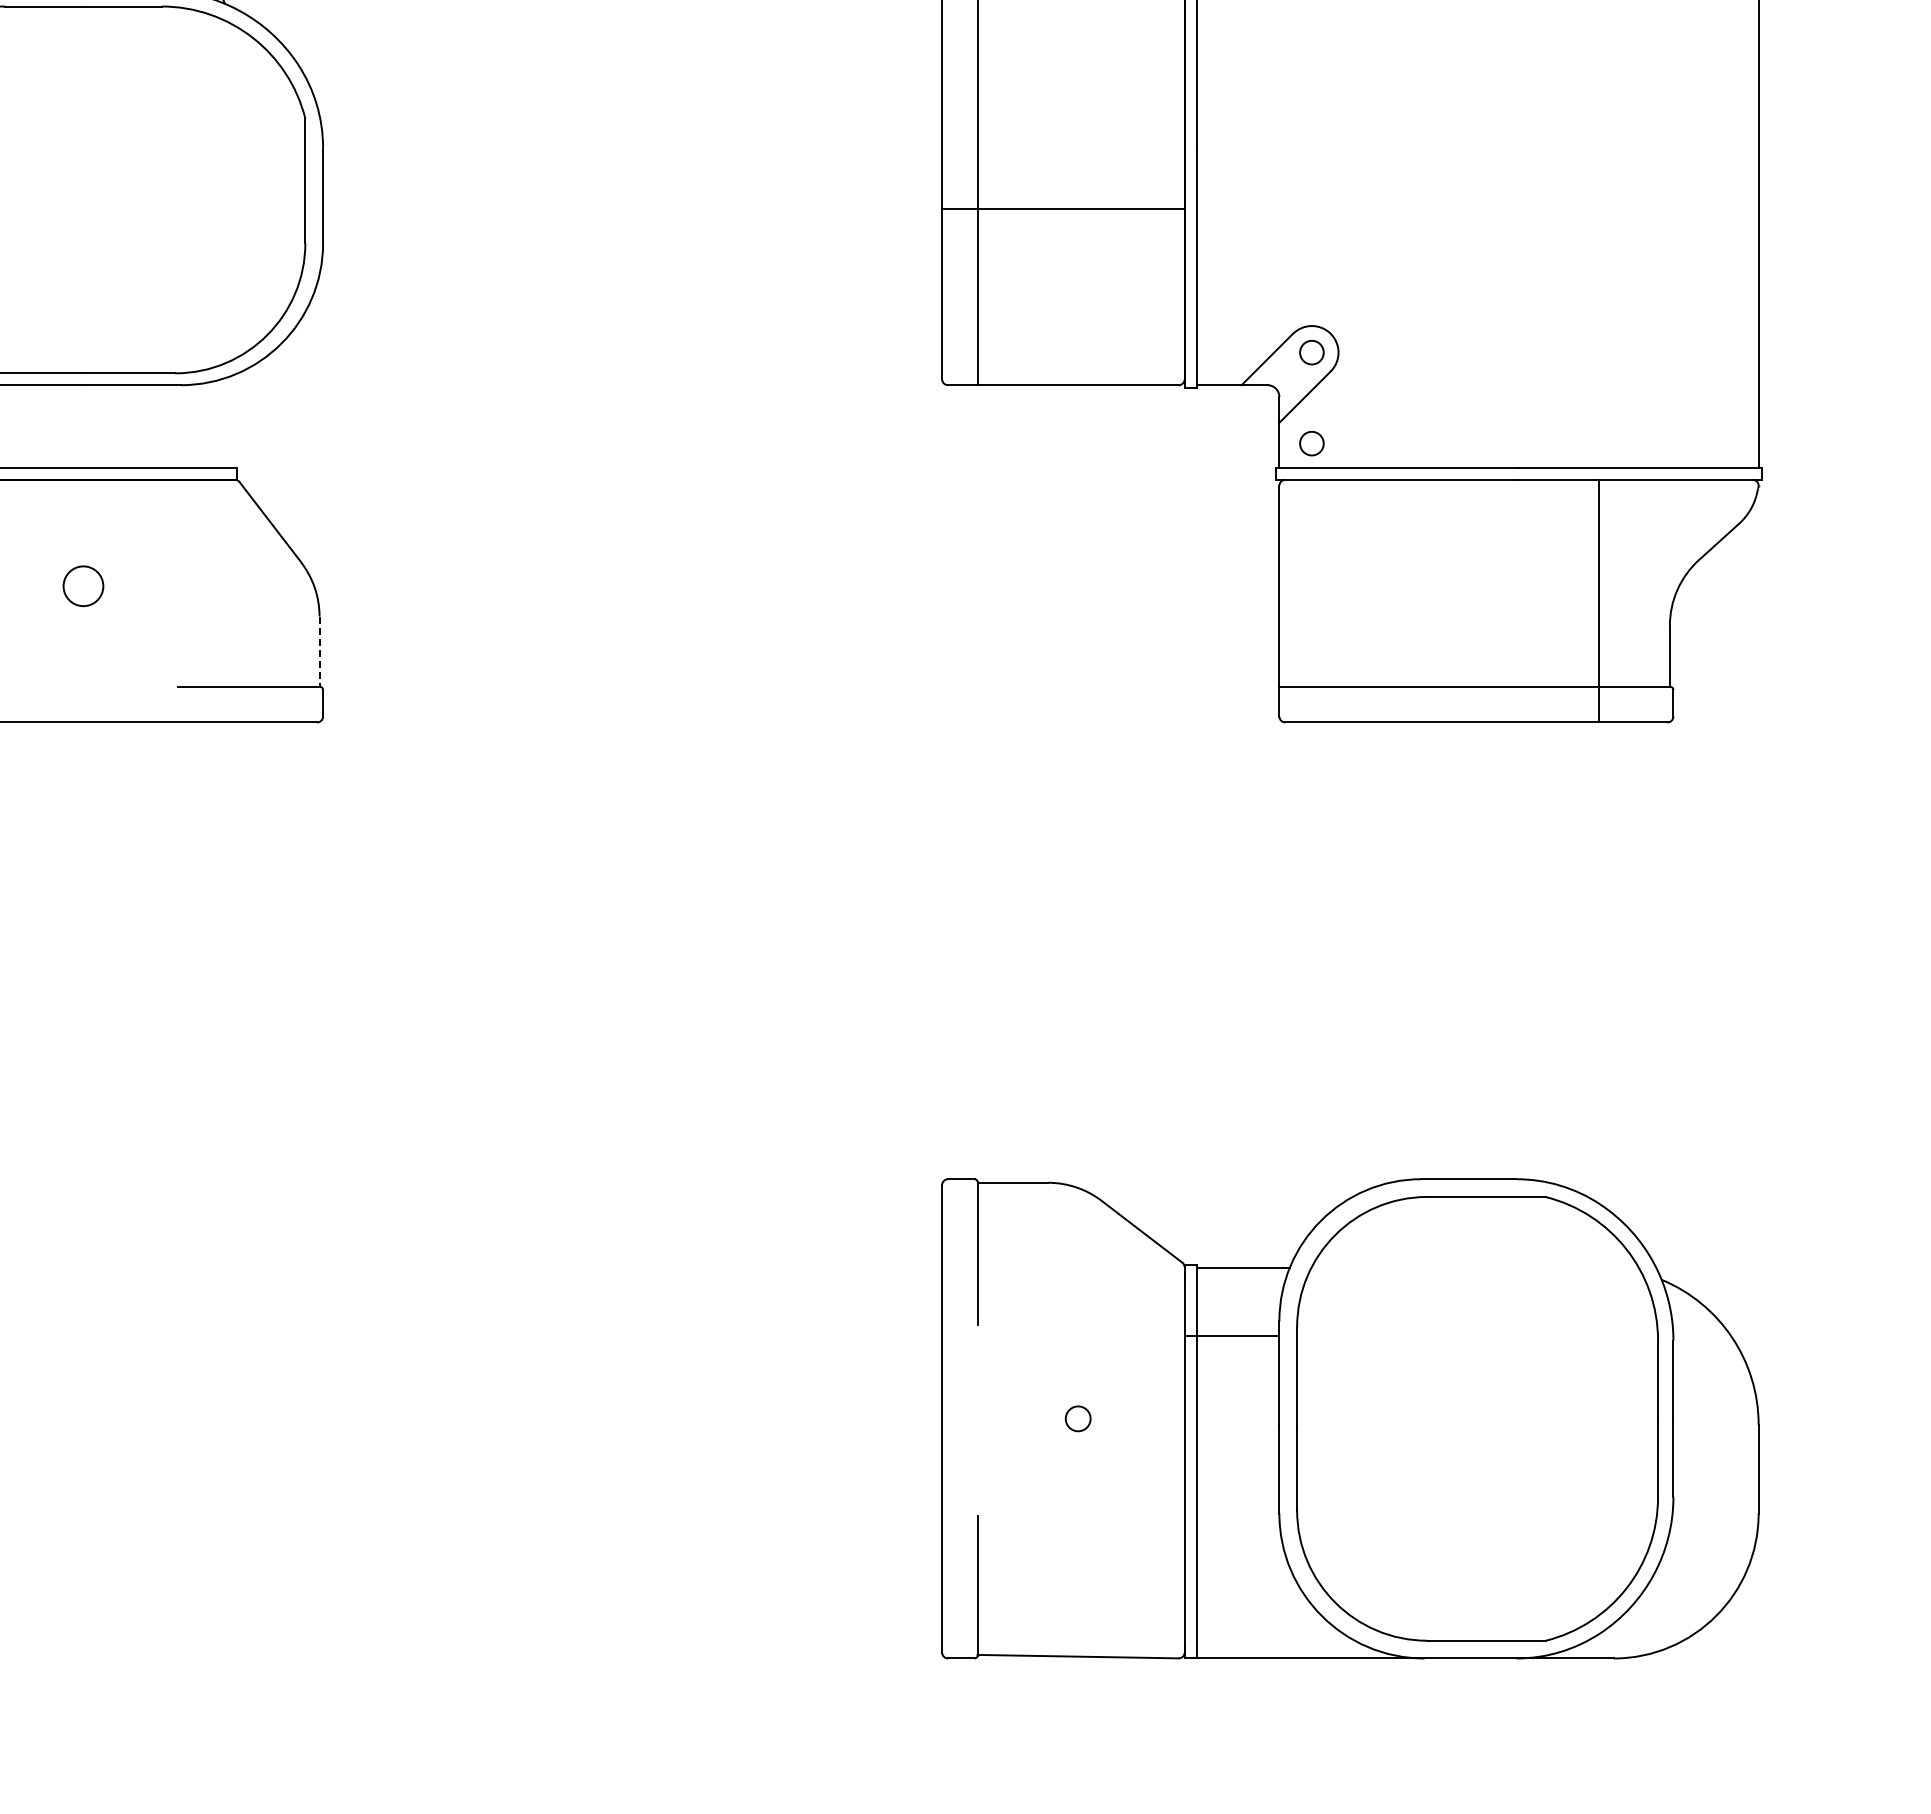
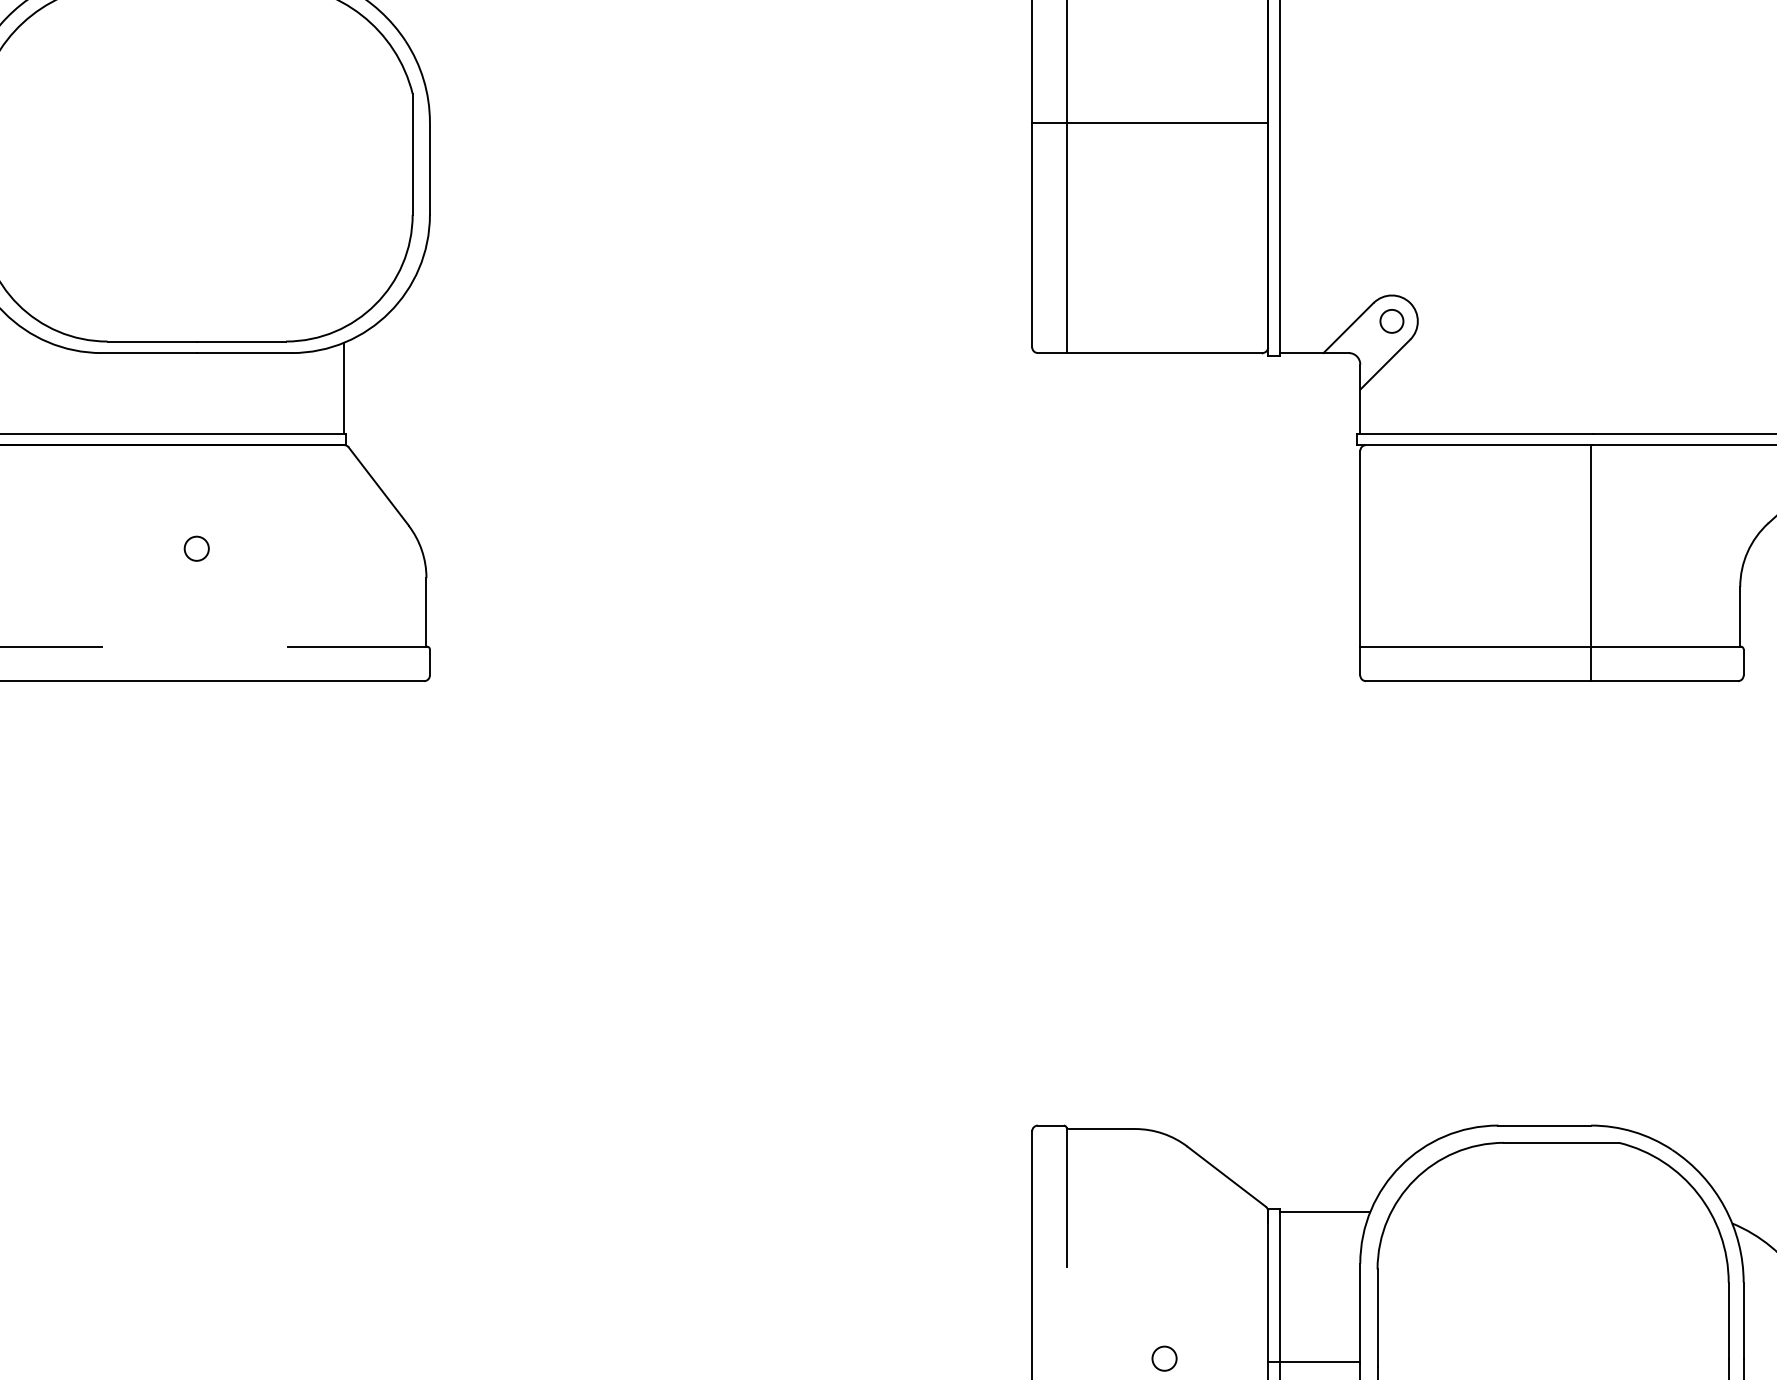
line: (1063, 208) -> (1150, 122), moved
line: (234, 421) -> (343, 388), added
circle: (1311, 443) -> (1391, 409), removed
circle: (83, 586) -> (196, 548), size x0.62
line: (1599, 600) -> (1590, 562), moved
line: (319, 652) -> (426, 613), dashed -> solid
line: (1231, 1335) -> (1313, 1361), moved

